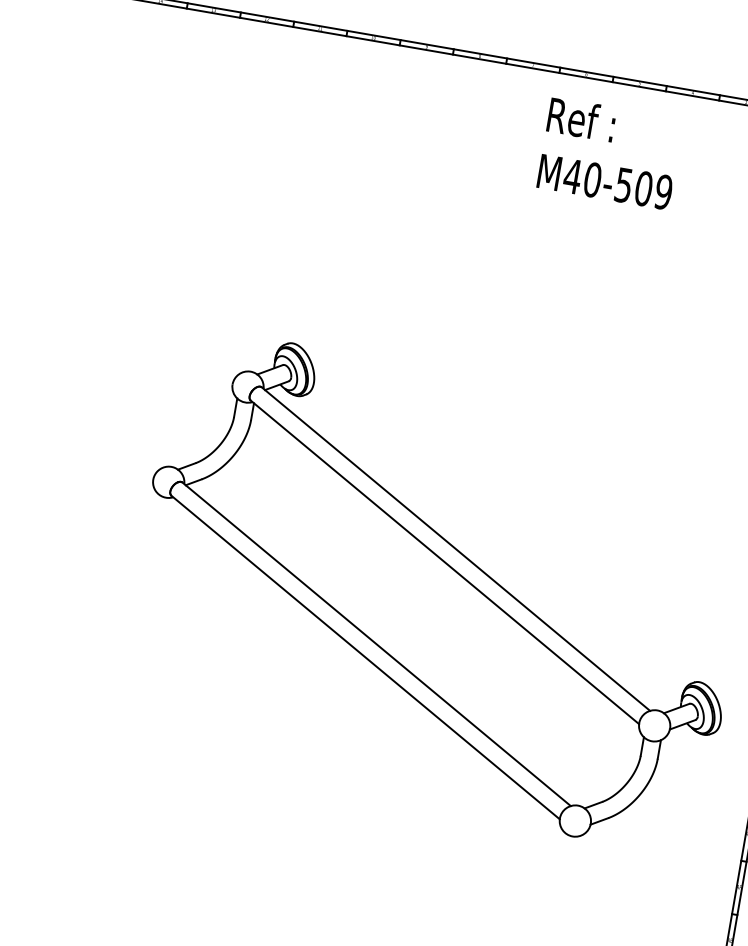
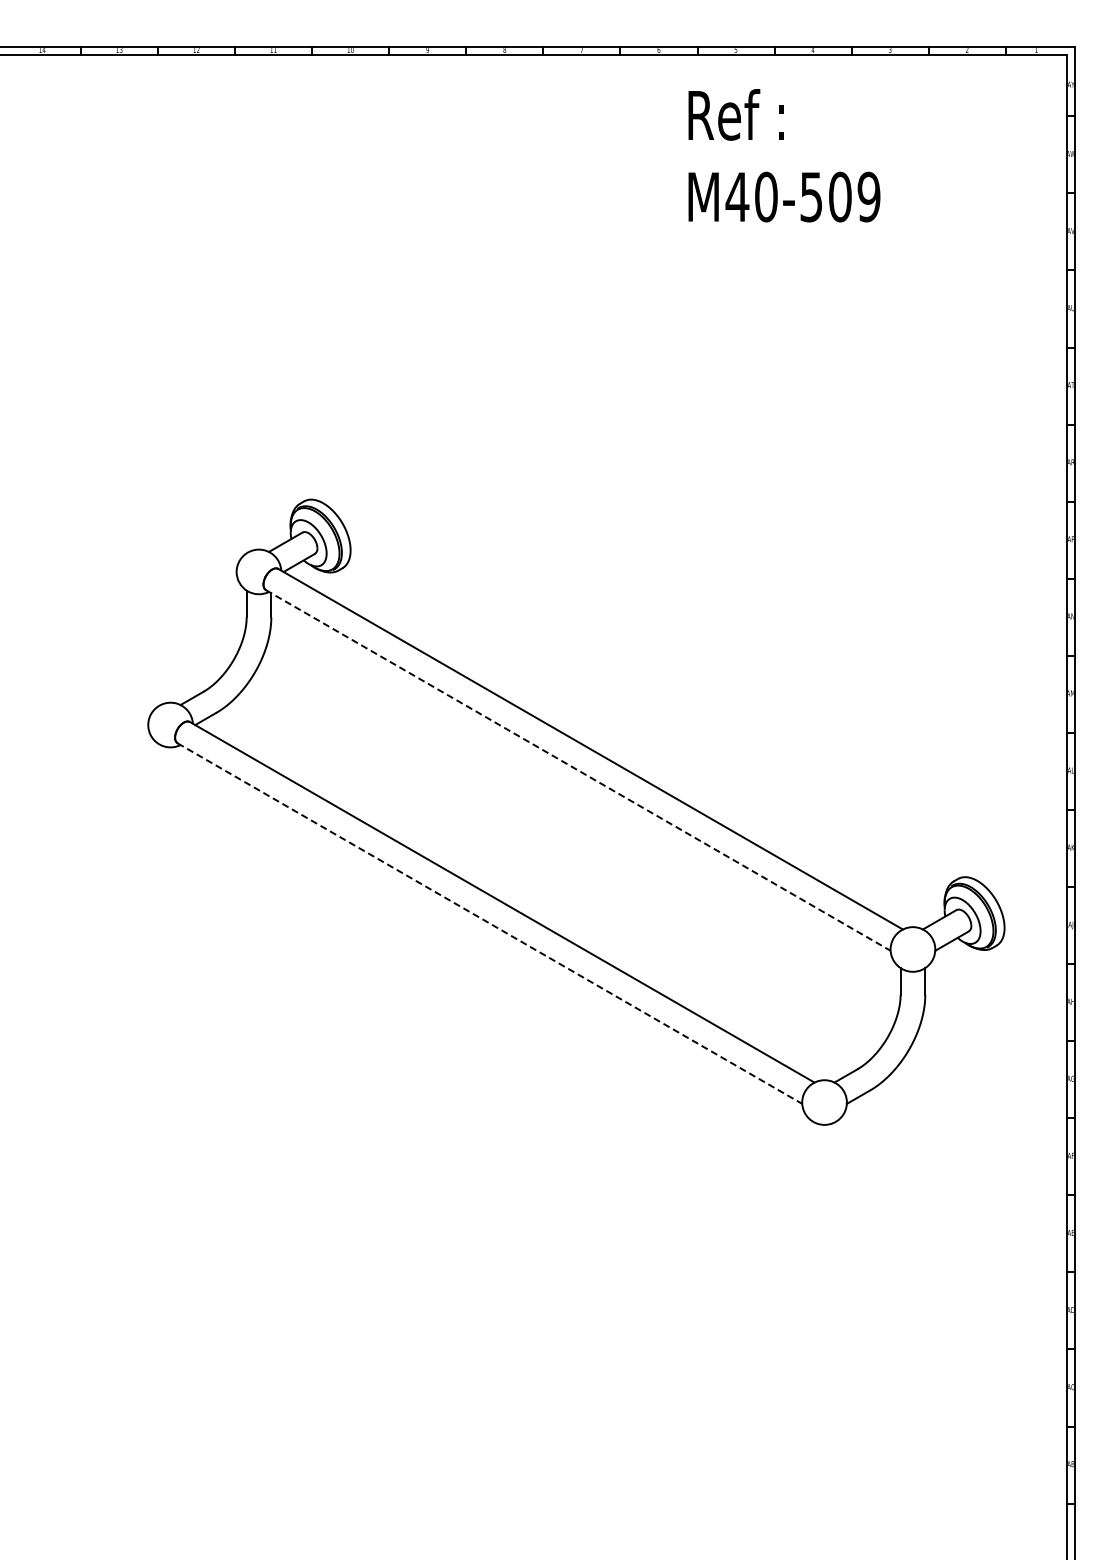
text: (610, 153) -> (784, 155), moved
line: (445, 562) -> (578, 770), solid -> dashed
line: (365, 657) -> (489, 923), solid -> dashed

